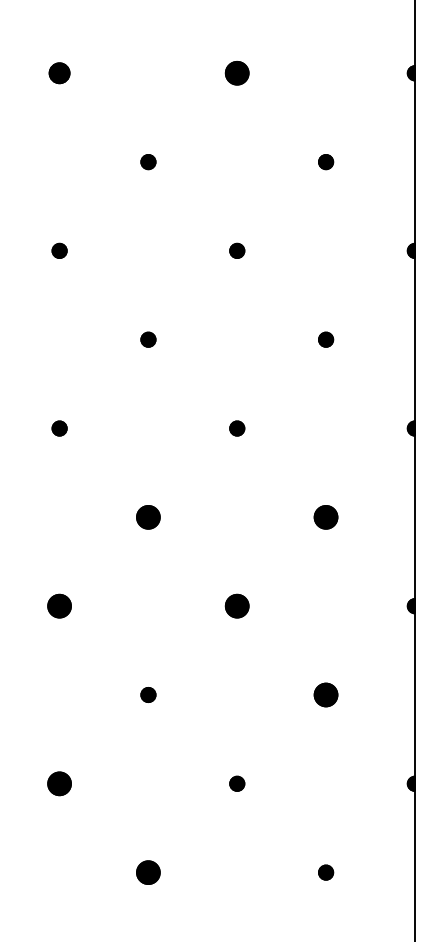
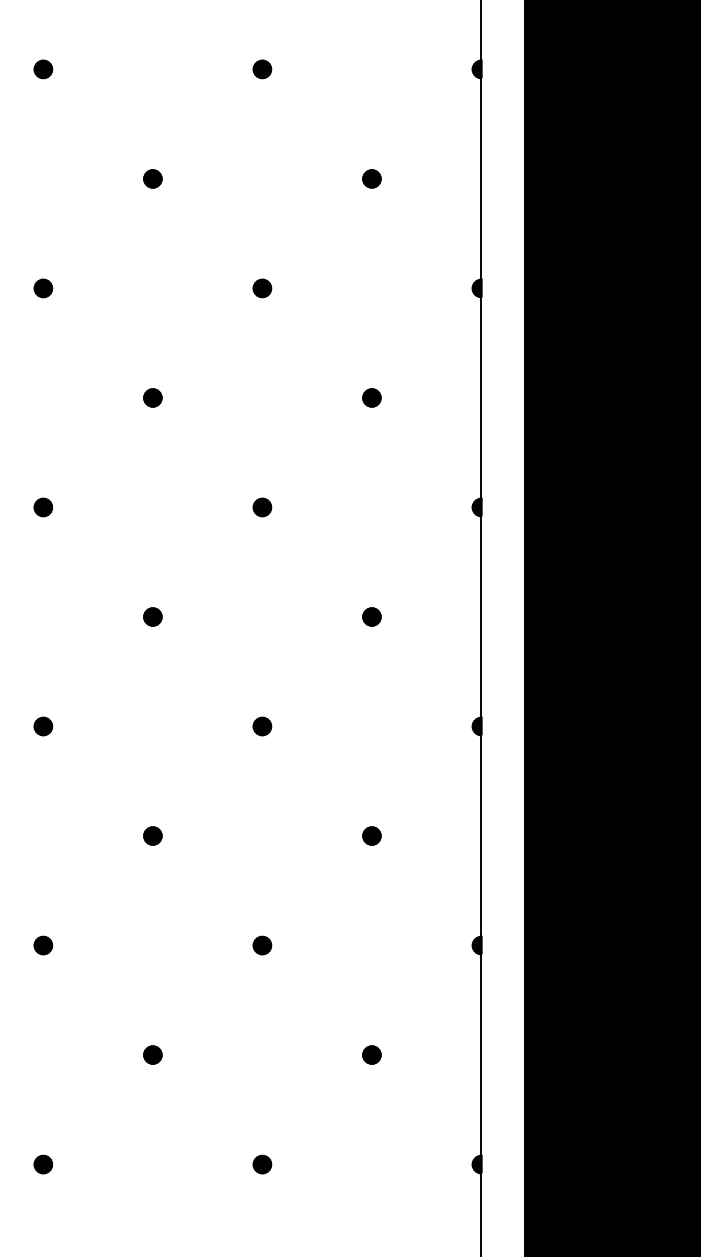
part: (59, 73) -> (43, 69), size x0.71
part: (237, 73) -> (262, 69), size x0.62
part: (148, 516) -> (152, 616), size x0.62
part: (325, 516) -> (371, 616), size x0.62
part: (59, 606) -> (43, 726), size x0.62
part: (237, 606) -> (262, 726), size x0.62
part: (325, 694) -> (371, 835), size x0.62
part: (59, 783) -> (43, 945), size x0.62
part: (148, 872) -> (152, 1054), size x0.62

